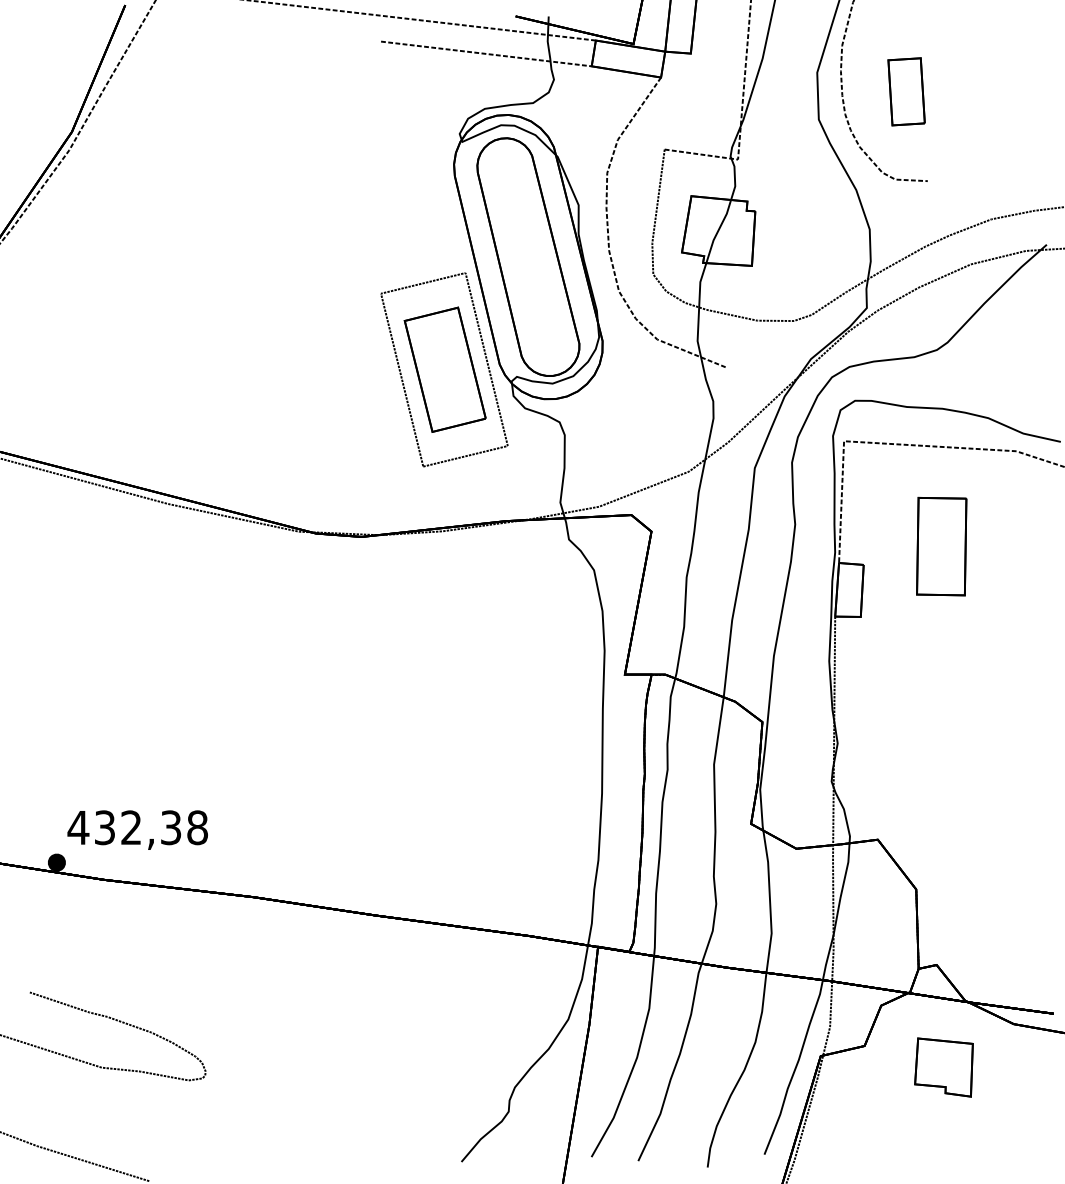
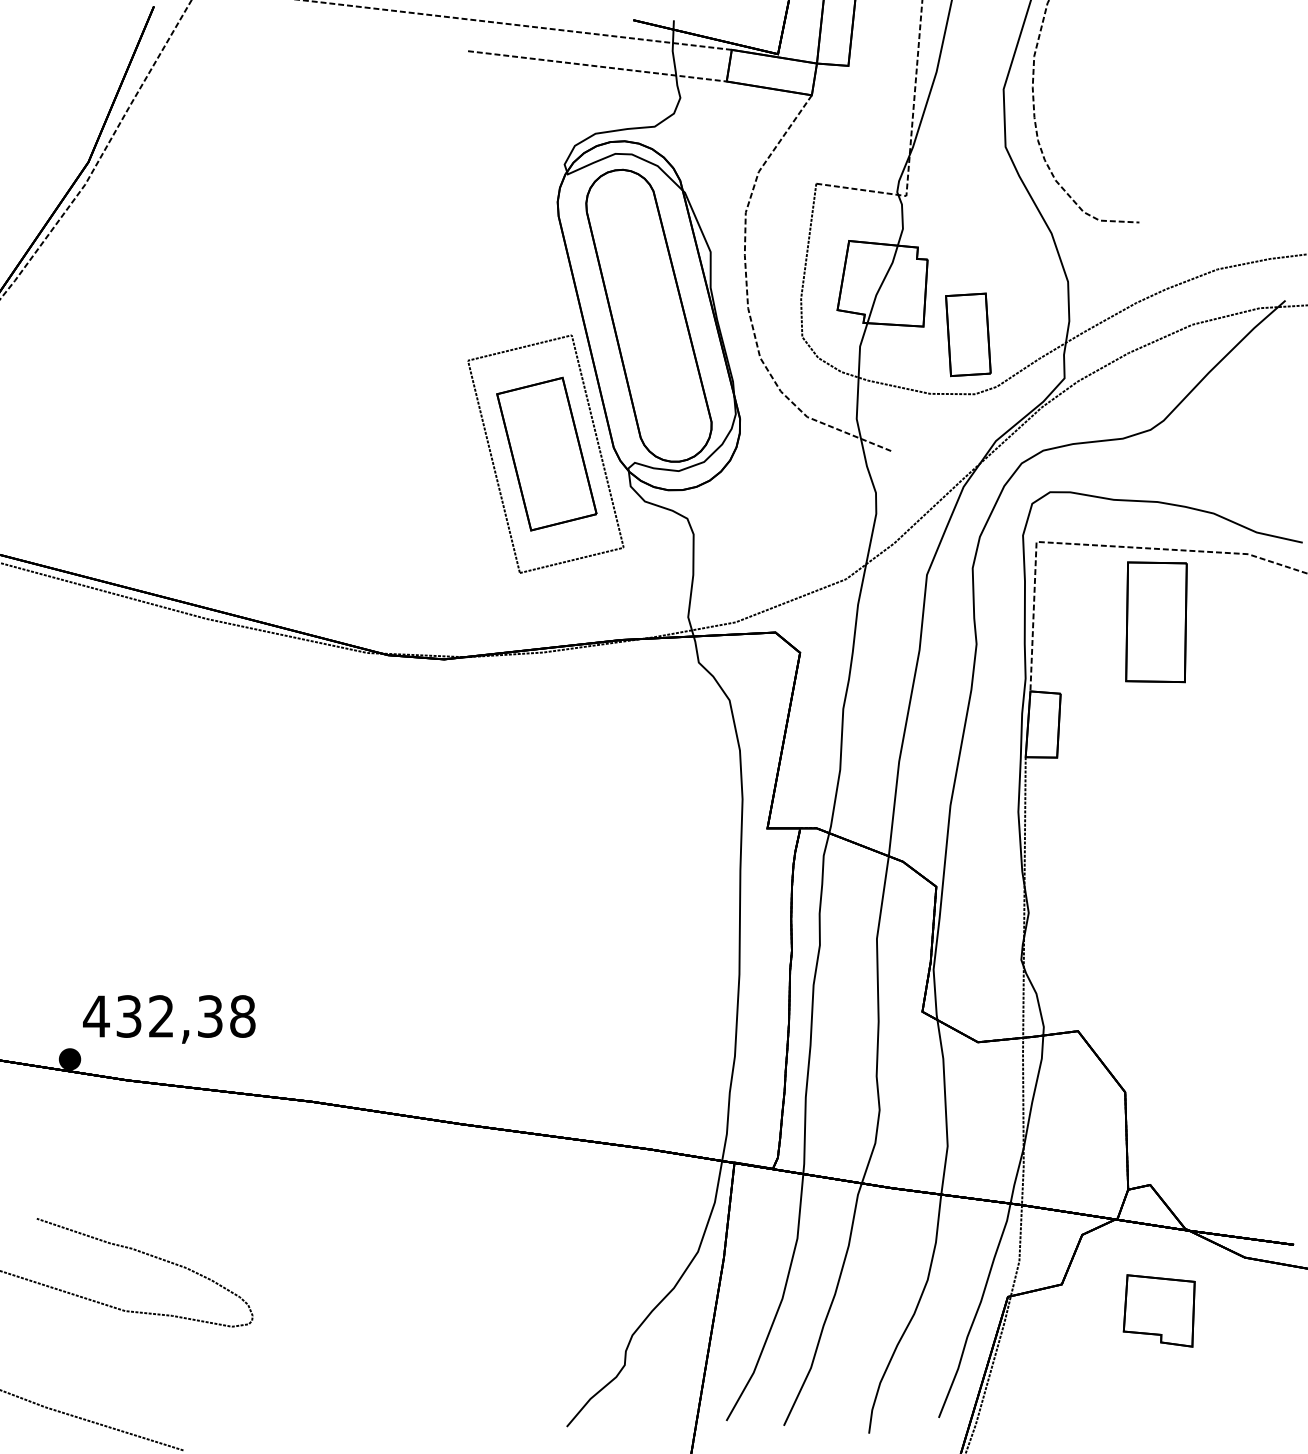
part: (906, 91) -> (968, 334), moved
part: (941, 546) -> (1156, 622), moved

